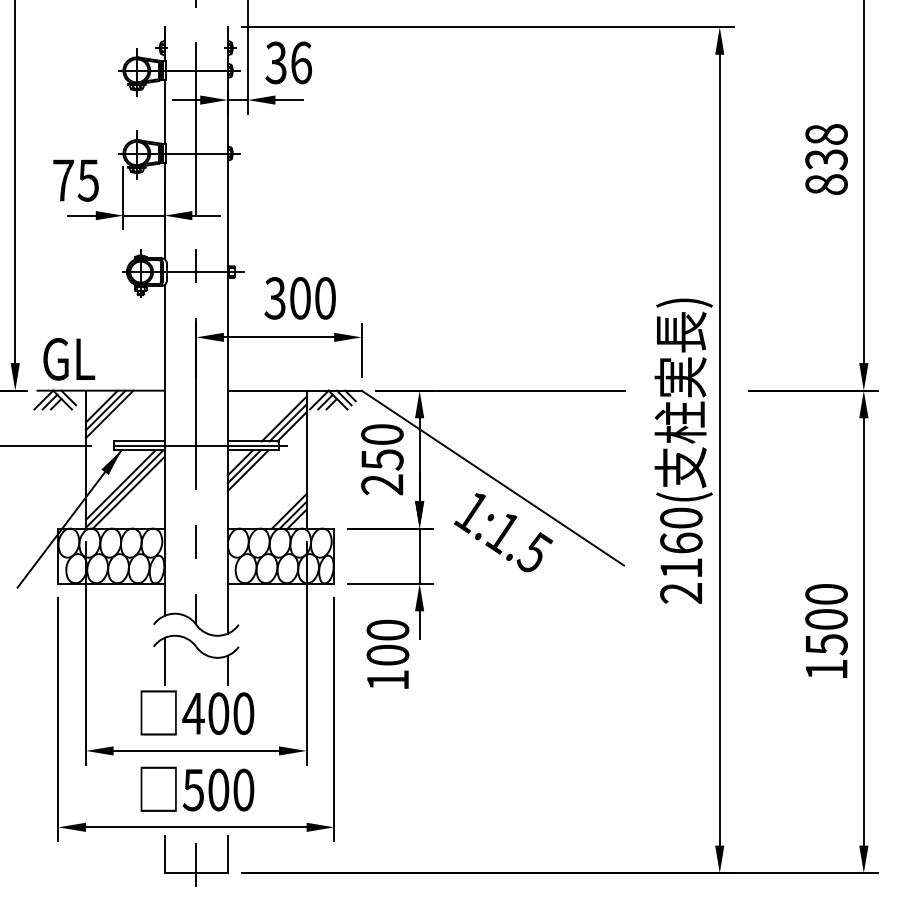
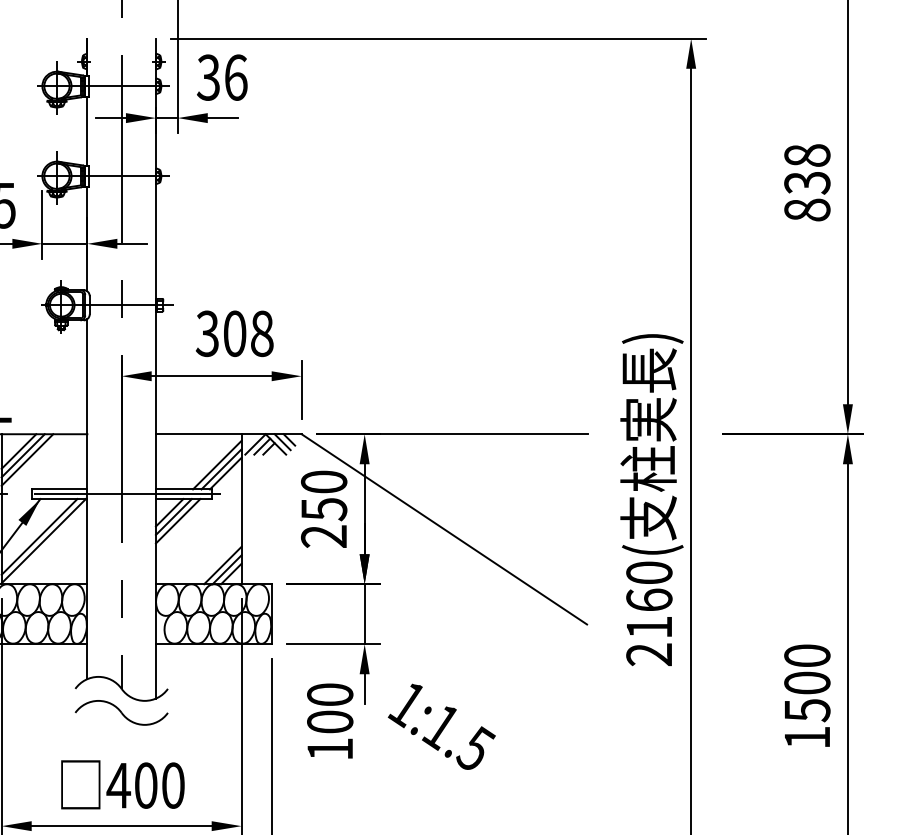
text: (325, 298) -> (262, 333), 300 -> 308
line: (128, 492) -> (47, 545), removed
text: (503, 532) -> (441, 726), moved
line: (164, 661) -> (87, 728), removed
line: (227, 670) -> (155, 738), removed

